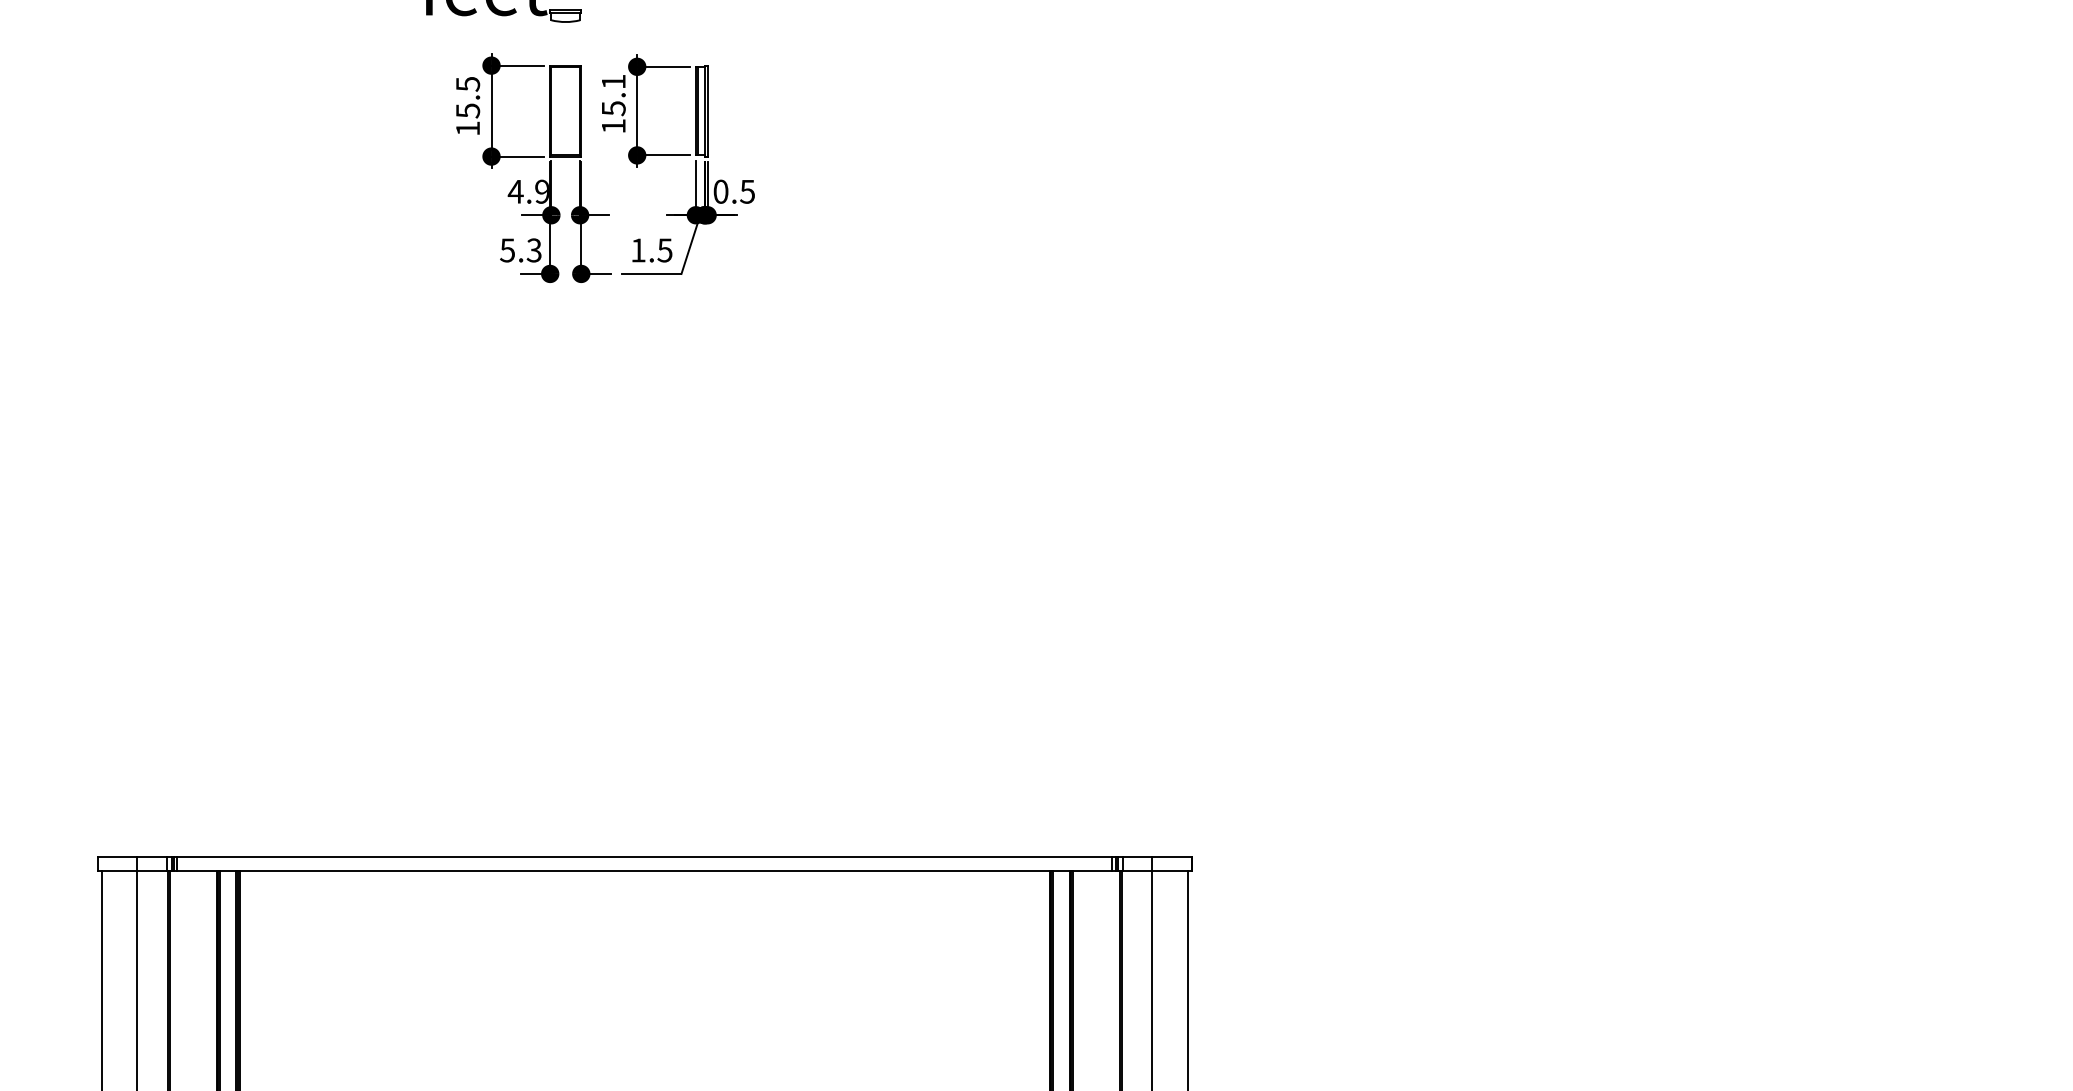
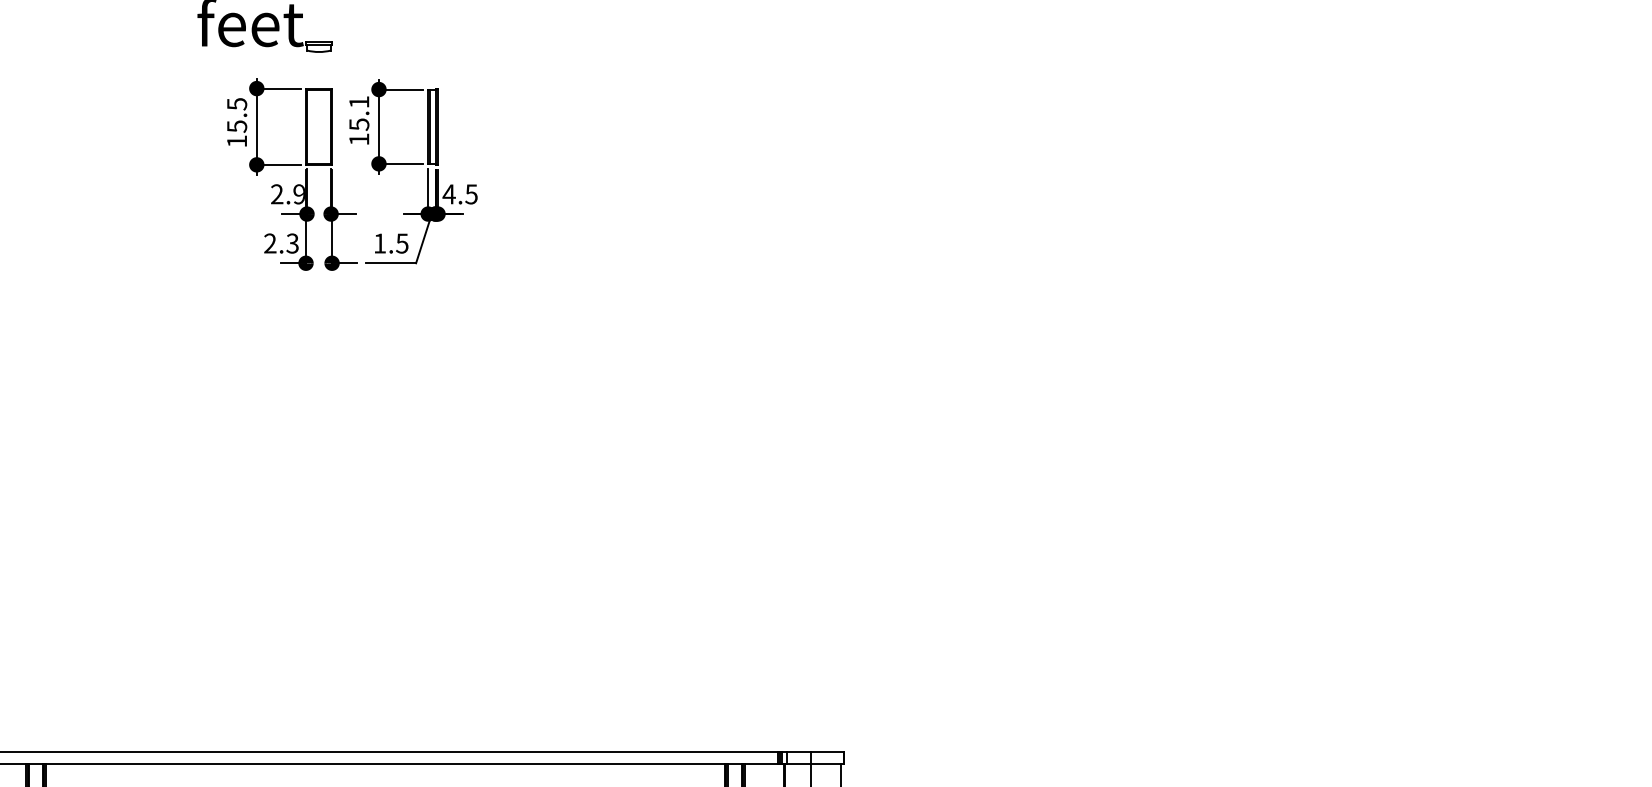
text: (515, 191) -> (276, 194), 4.9 -> 2.9
text: (720, 191) -> (448, 194), 0.5 -> 4.5
text: (507, 250) -> (270, 243), 5.3 -> 2.3

